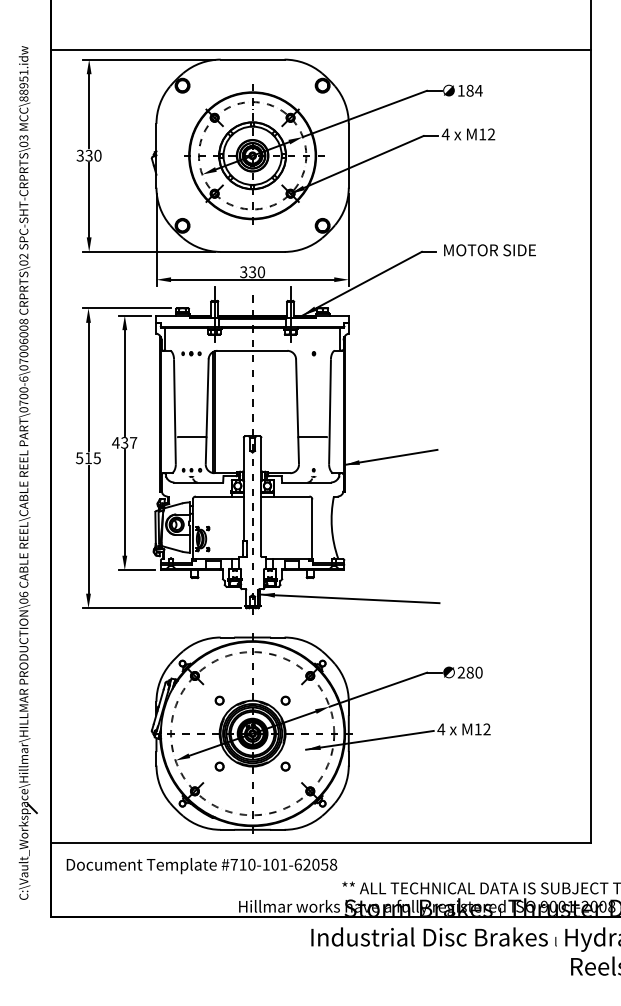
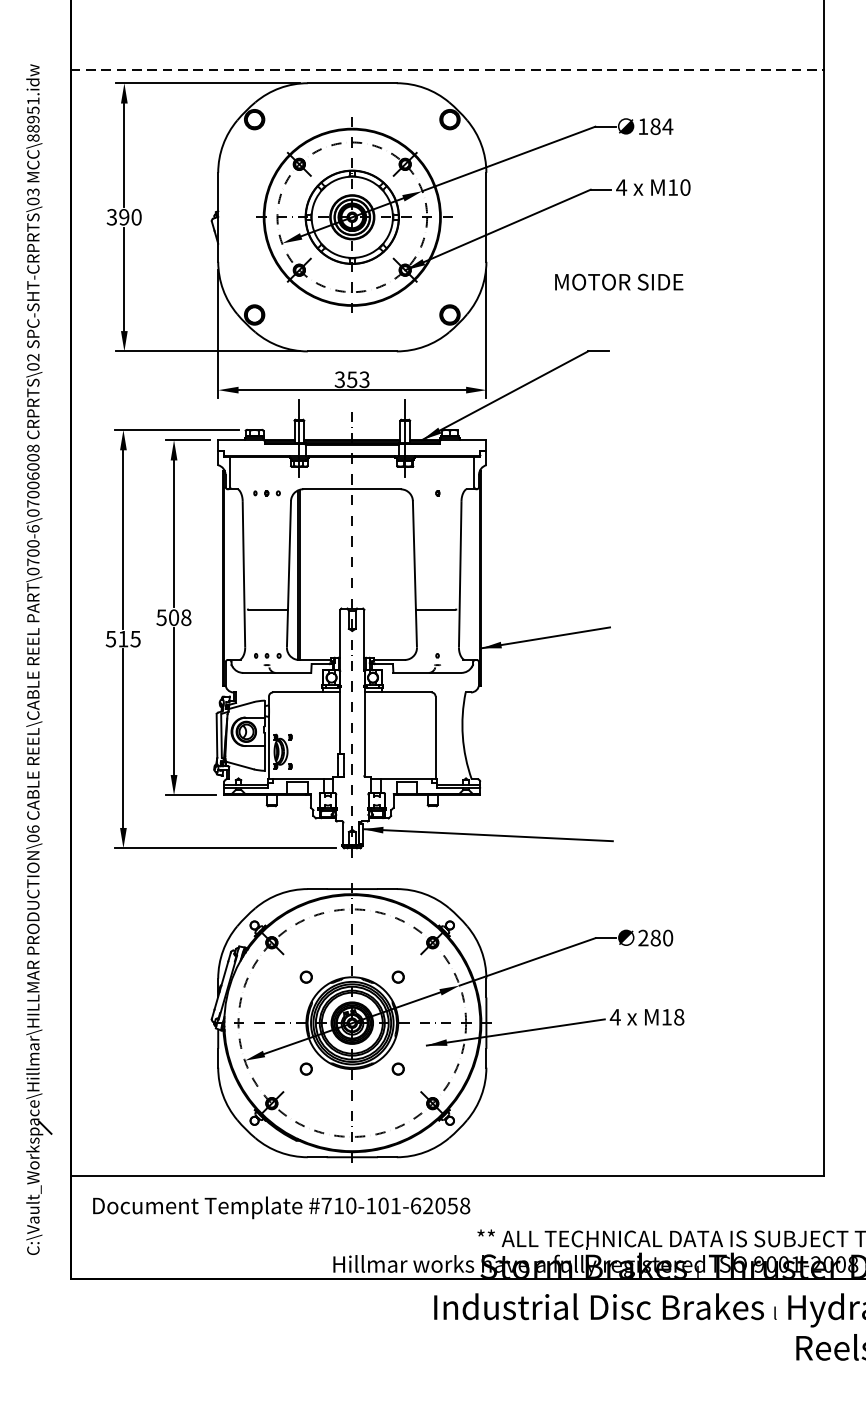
line: (321, 50) -> (448, 70), solid -> dashed
text: (491, 134) -> (685, 187), M12 -> M10
text: (88, 155) -> (123, 216), 330 -> 390
text: (489, 250) -> (618, 282), moved
text: (257, 272) -> (359, 380), 330 -> 353
text: (124, 442) -> (173, 617), 437 -> 508
text: (486, 729) -> (678, 1017), M12 -> M18

